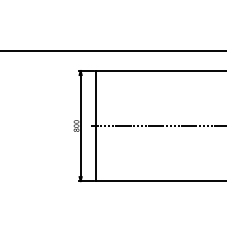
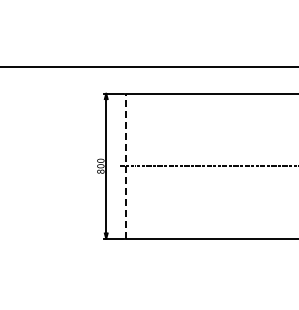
line: (96, 125) -> (126, 165), solid -> dashed

